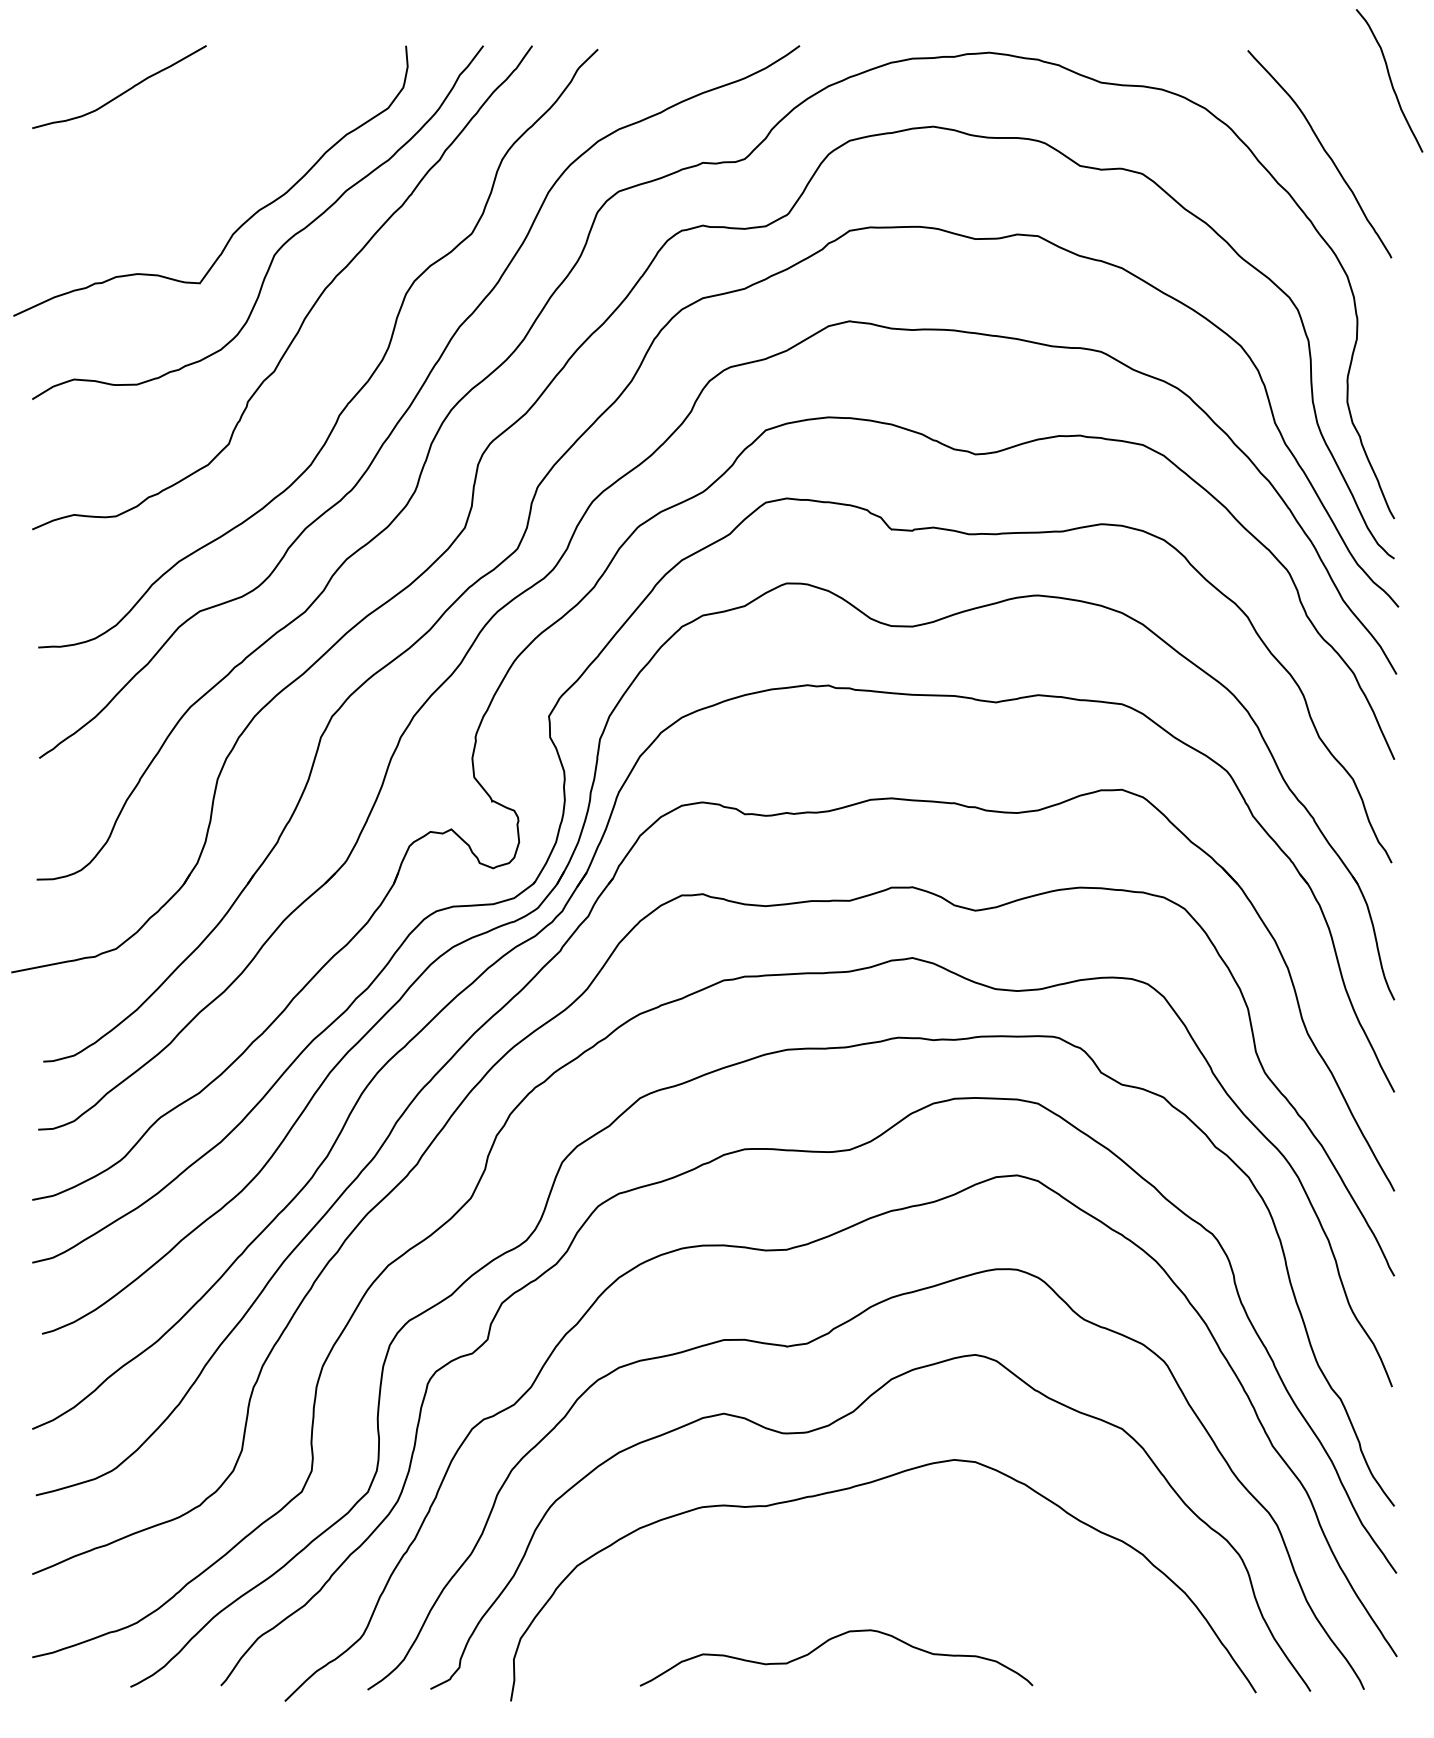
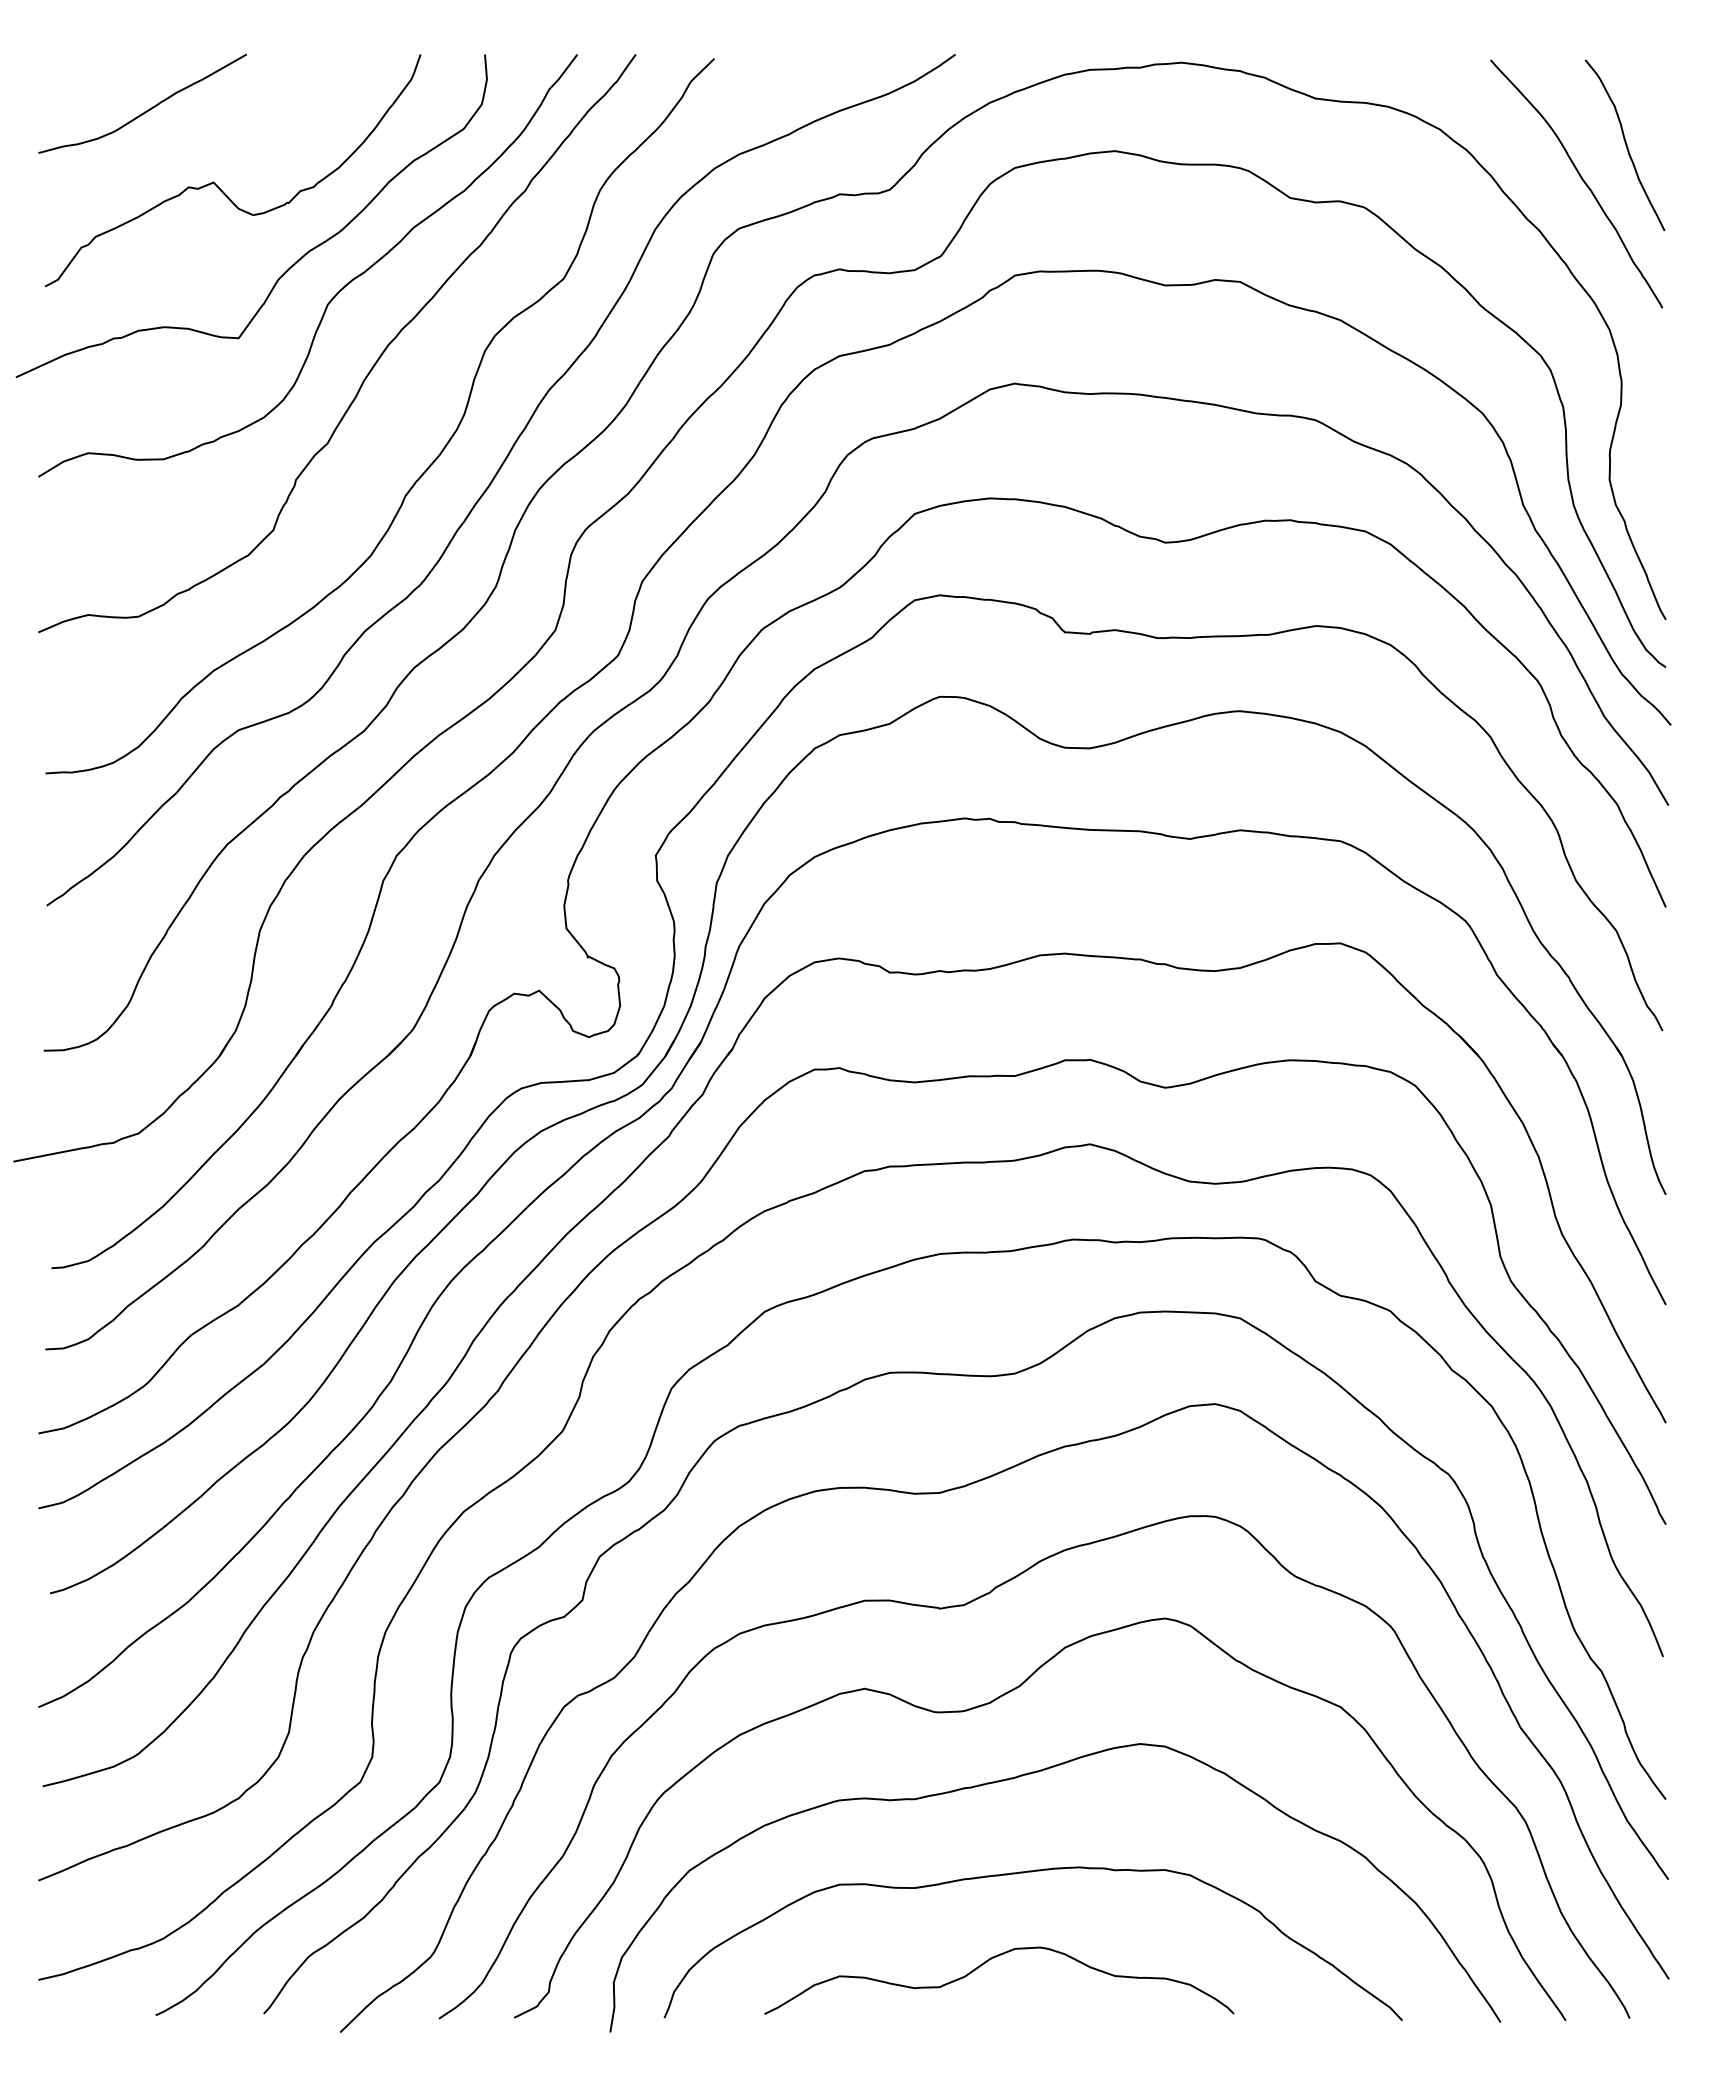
curve: (1389, 80) -> (1625, 144), moved
curve: (182, 155) -> (217, 185), added
curve: (857, 1568) -> (1024, 1873), added

